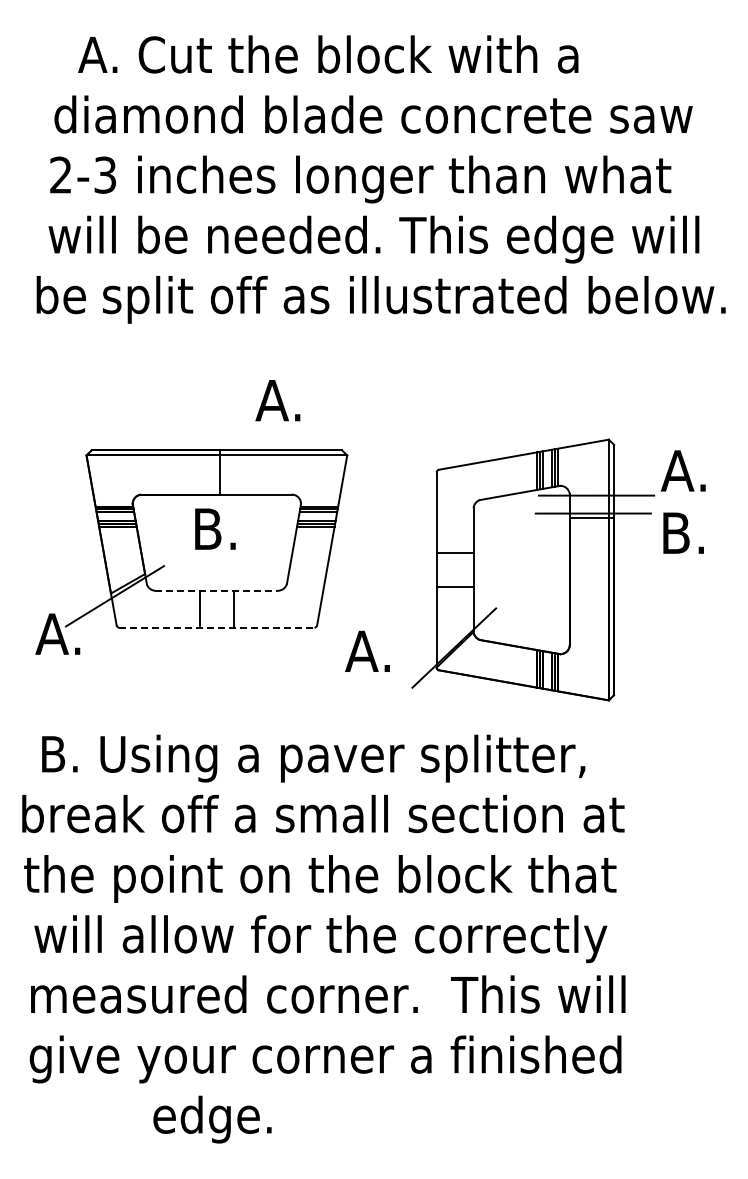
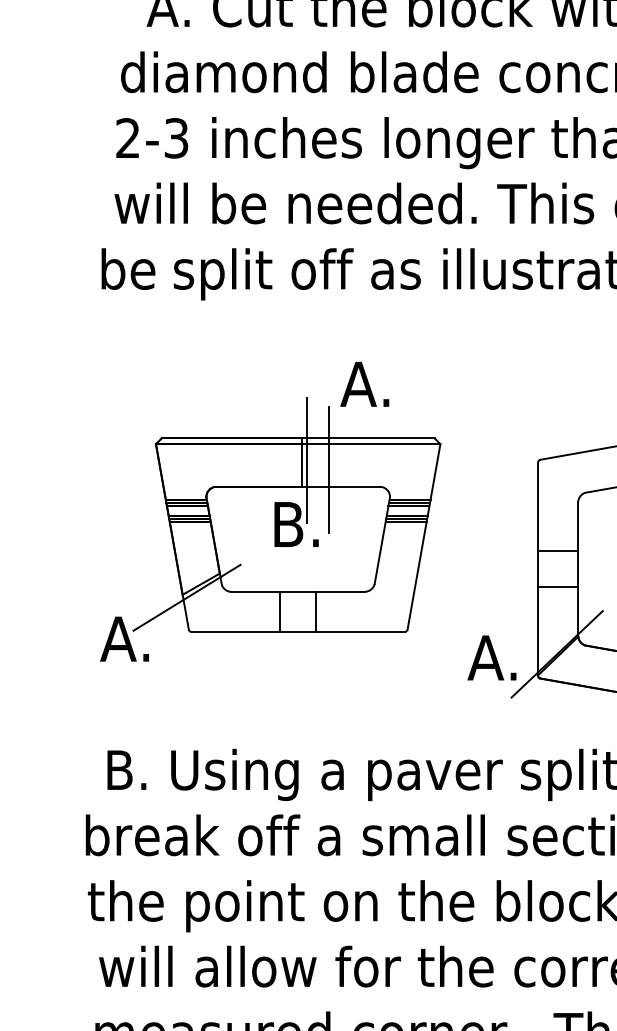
line: (224, 470) -> (306, 460), added
line: (244, 478) -> (328, 469), added
line: (216, 590) -> (297, 591), dashed -> solid
line: (216, 627) -> (297, 631), dashed -> solid
text: (367, 650) -> (491, 656), moved

